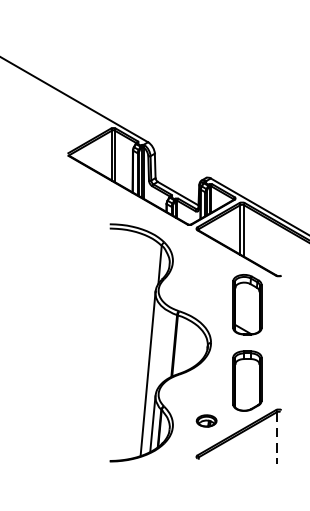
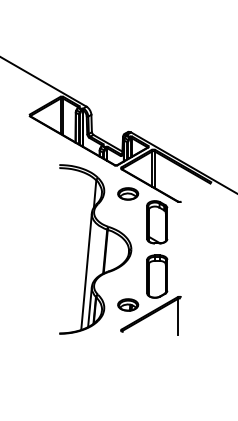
part: (207, 264) -> (128, 193), added
part: (207, 420) -> (128, 304), size x1.43
line: (277, 438) -> (178, 317), dashed -> solid

